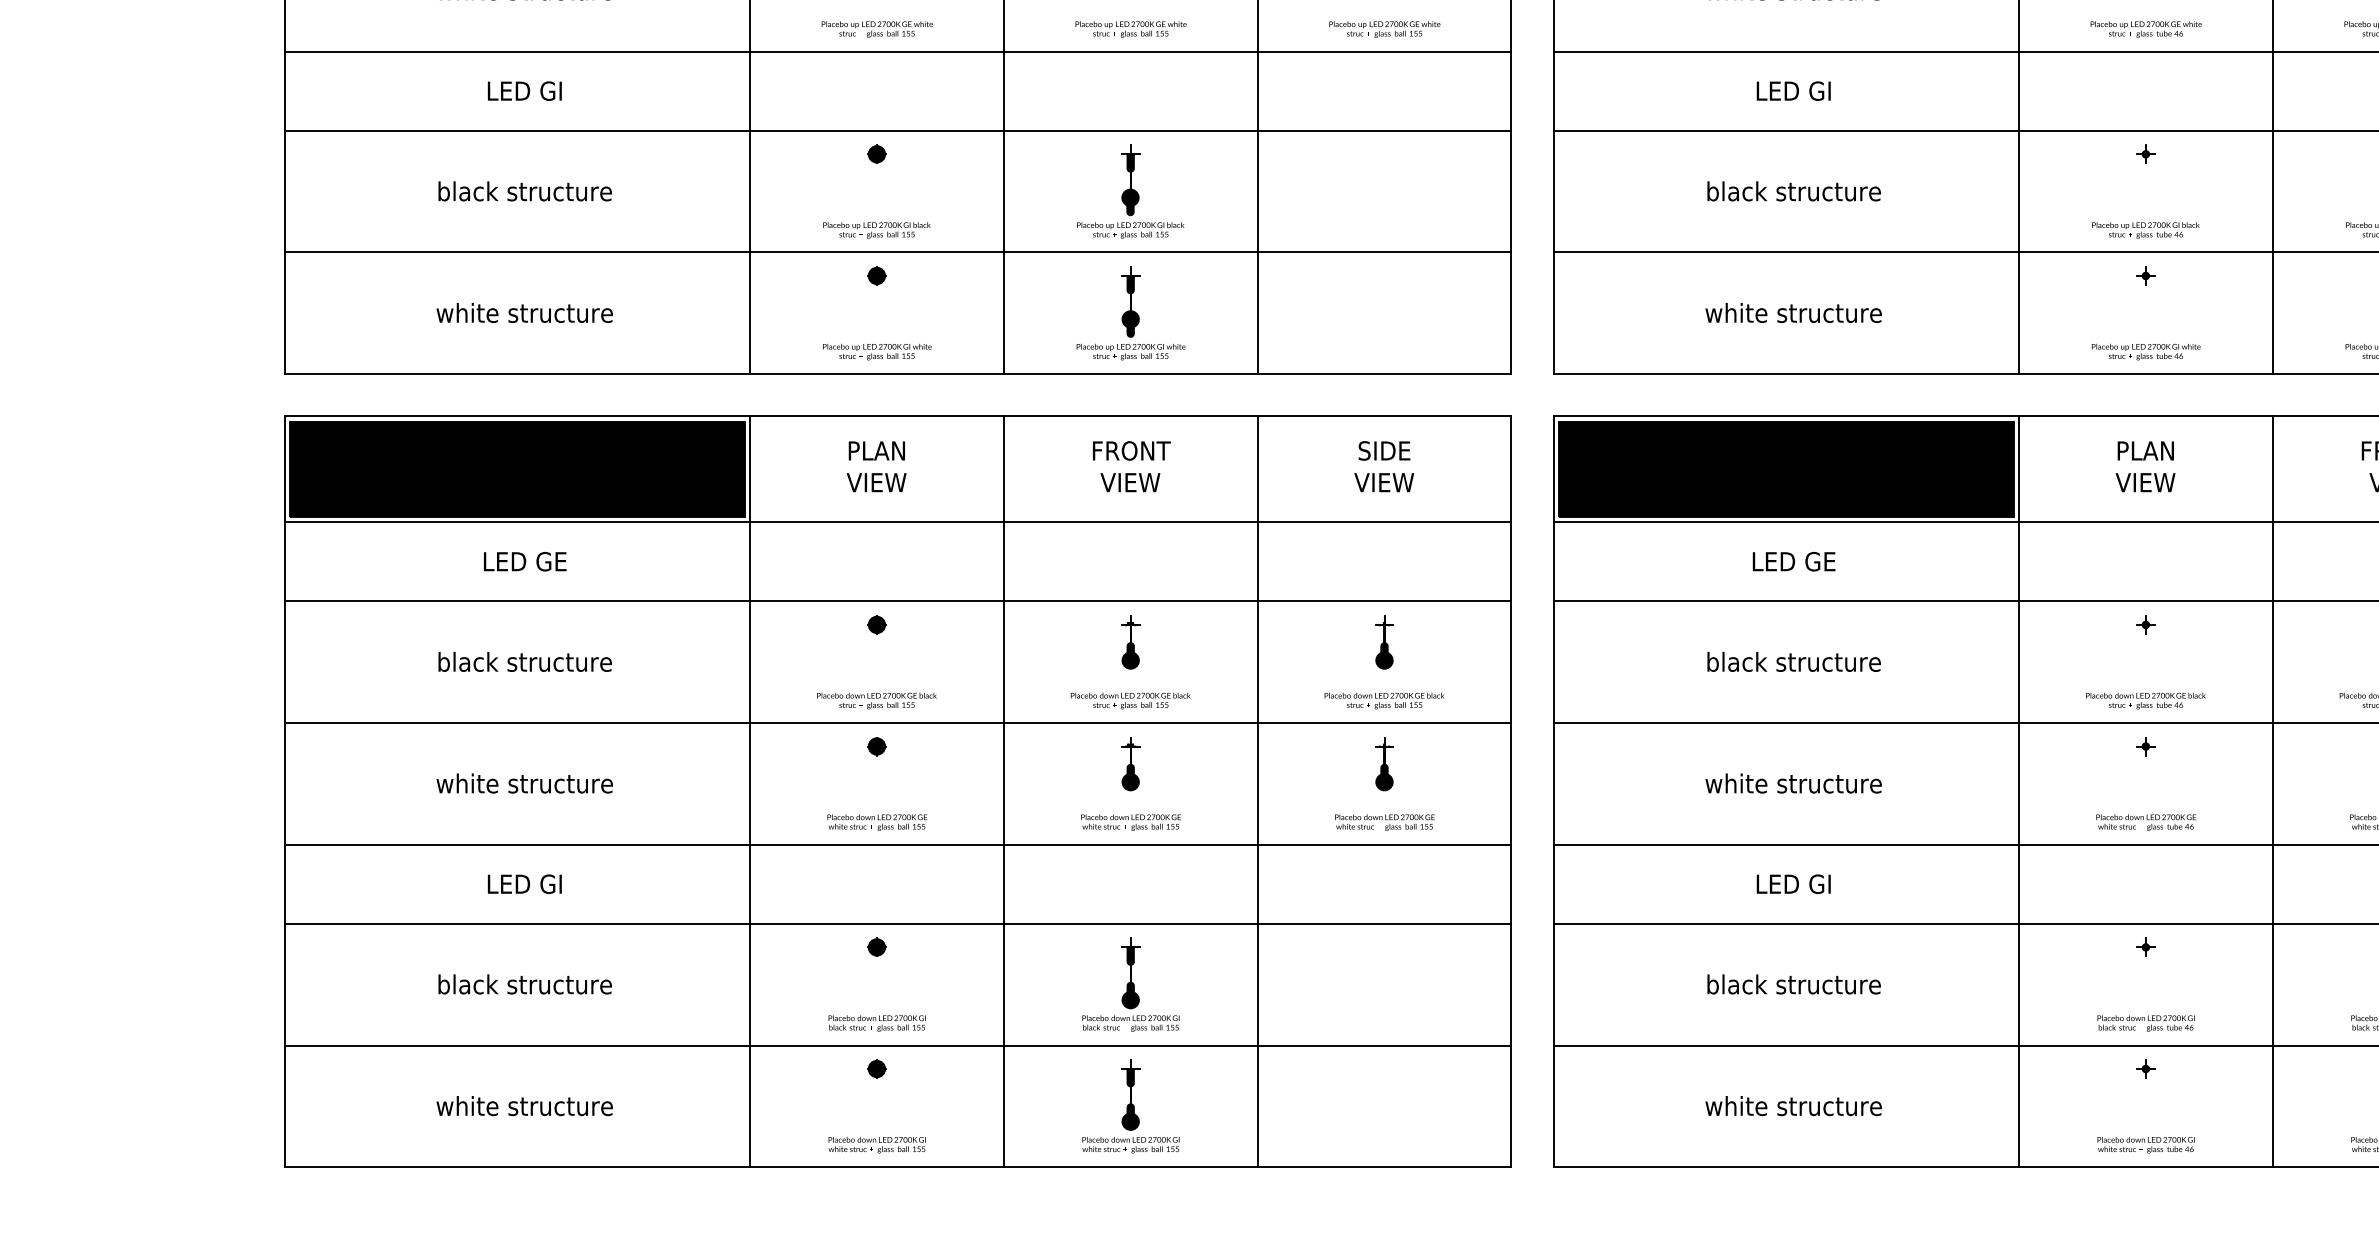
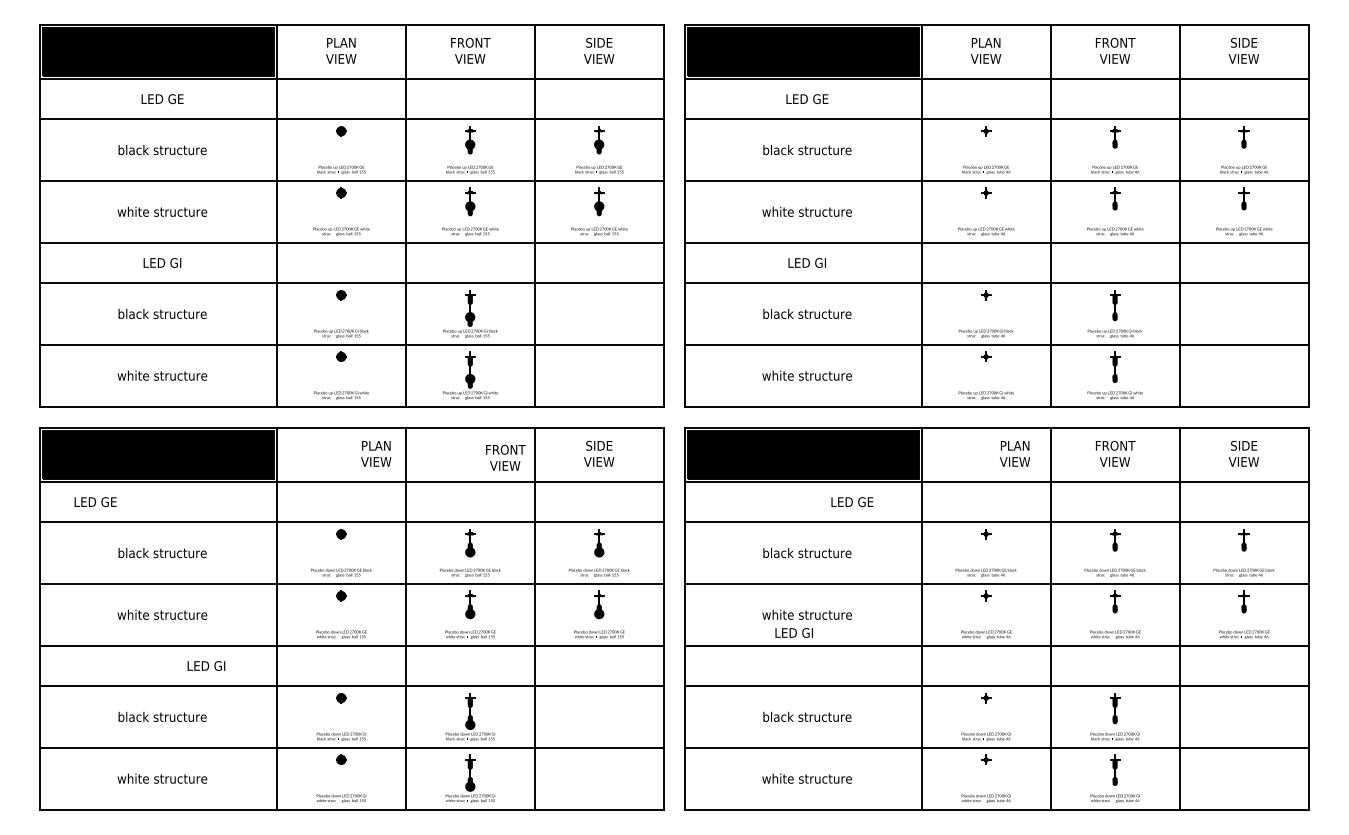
text: (877, 466) -> (376, 453), moved
text: (1131, 466) -> (505, 457), moved
text: (2146, 466) -> (1015, 453), moved
text: (524, 562) -> (95, 502), moved
text: (1794, 562) -> (852, 502), moved
text: (524, 883) -> (206, 665), moved
text: (1792, 883) -> (793, 632), moved

